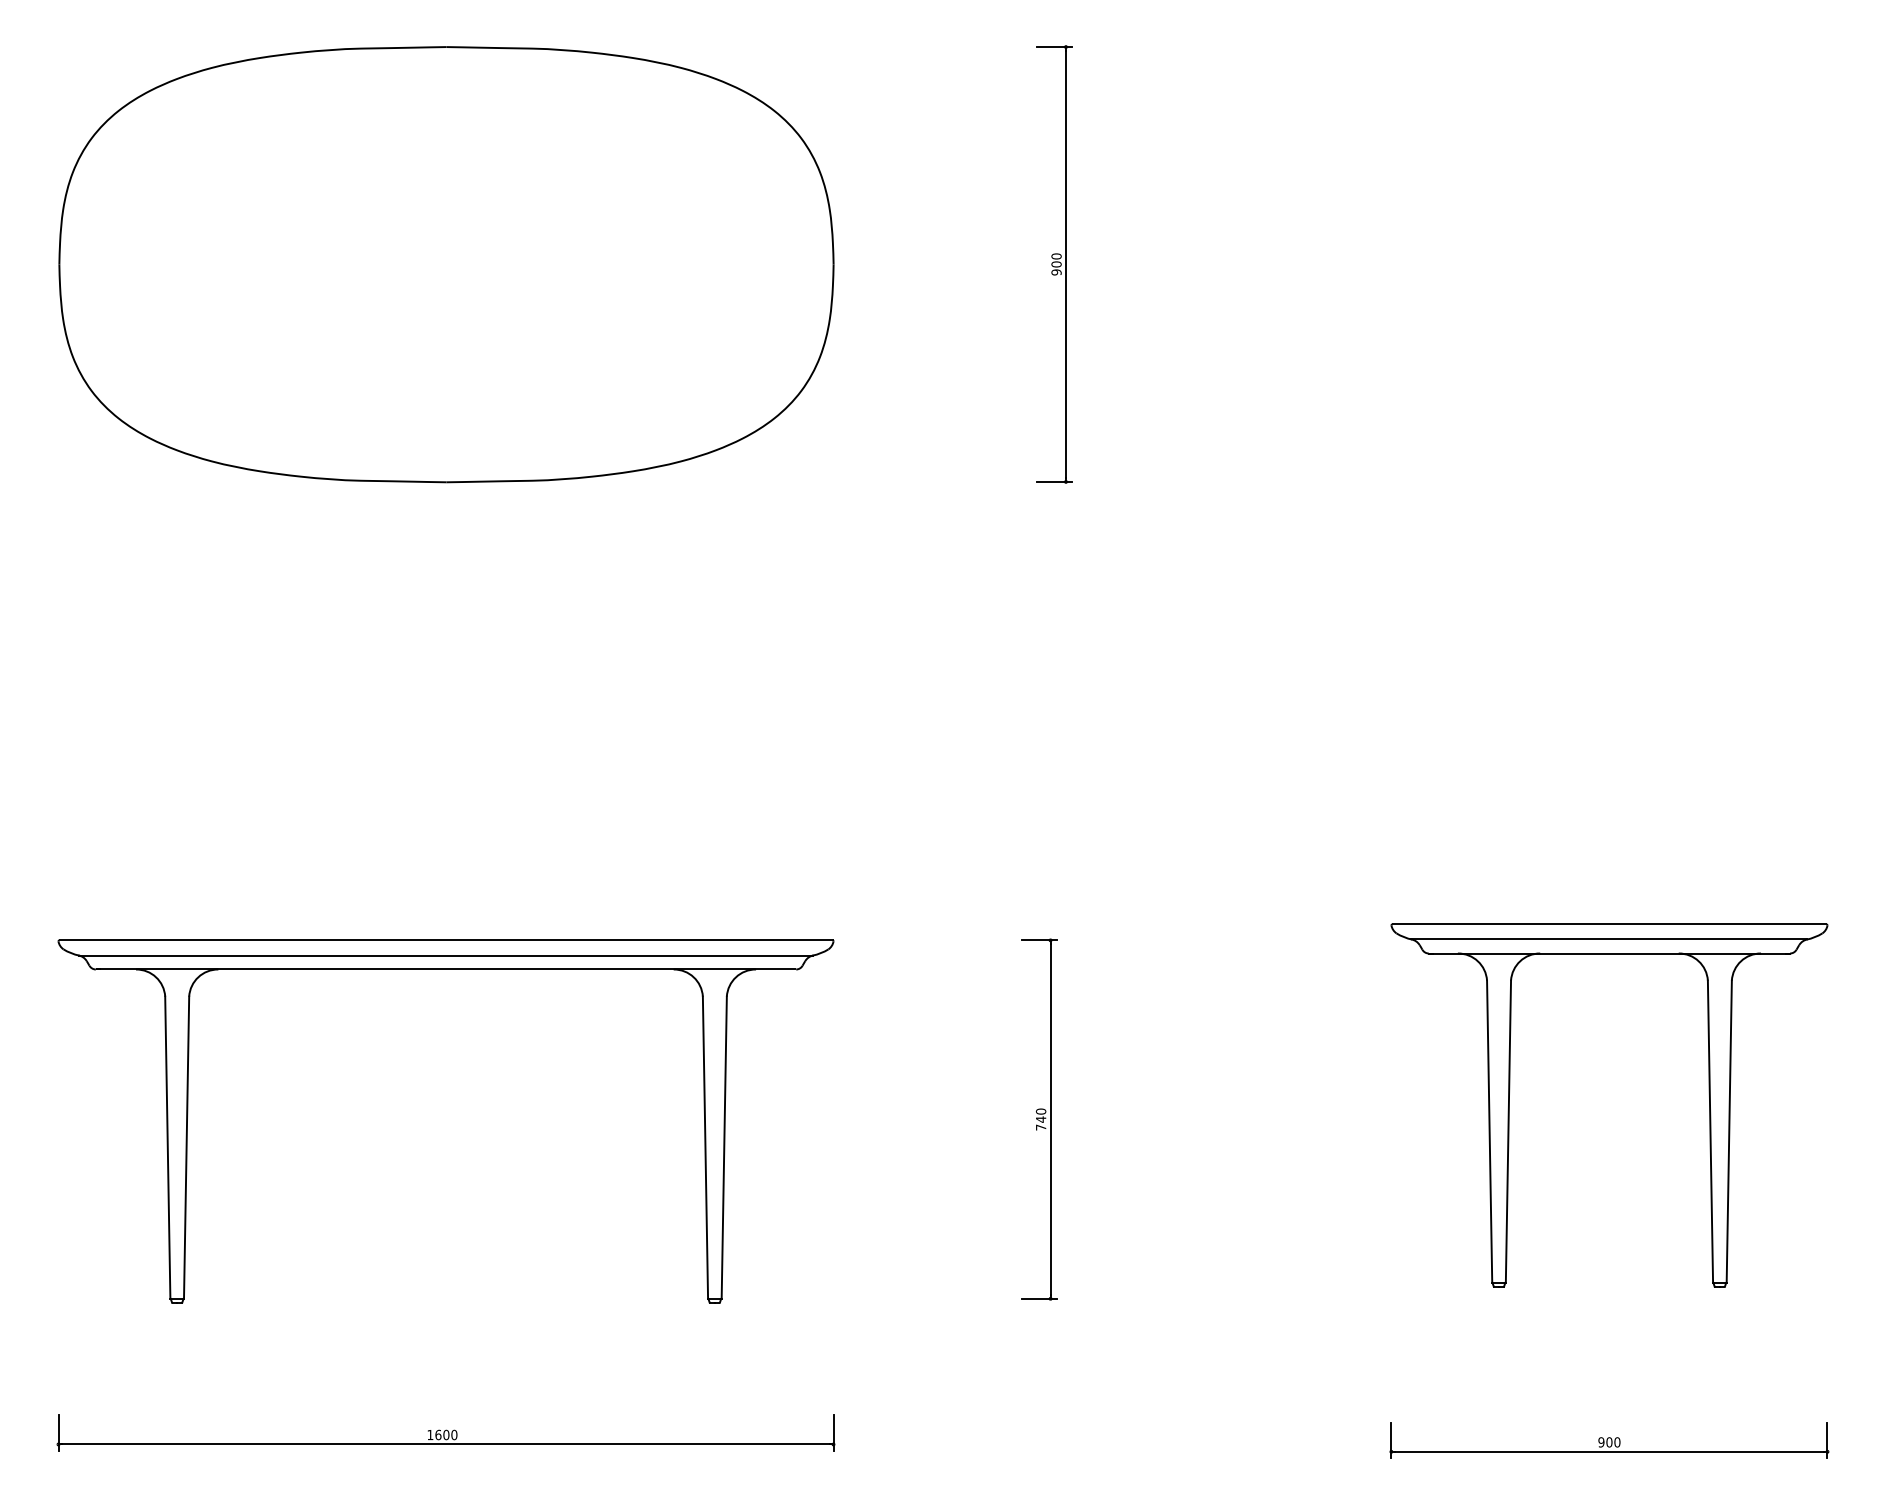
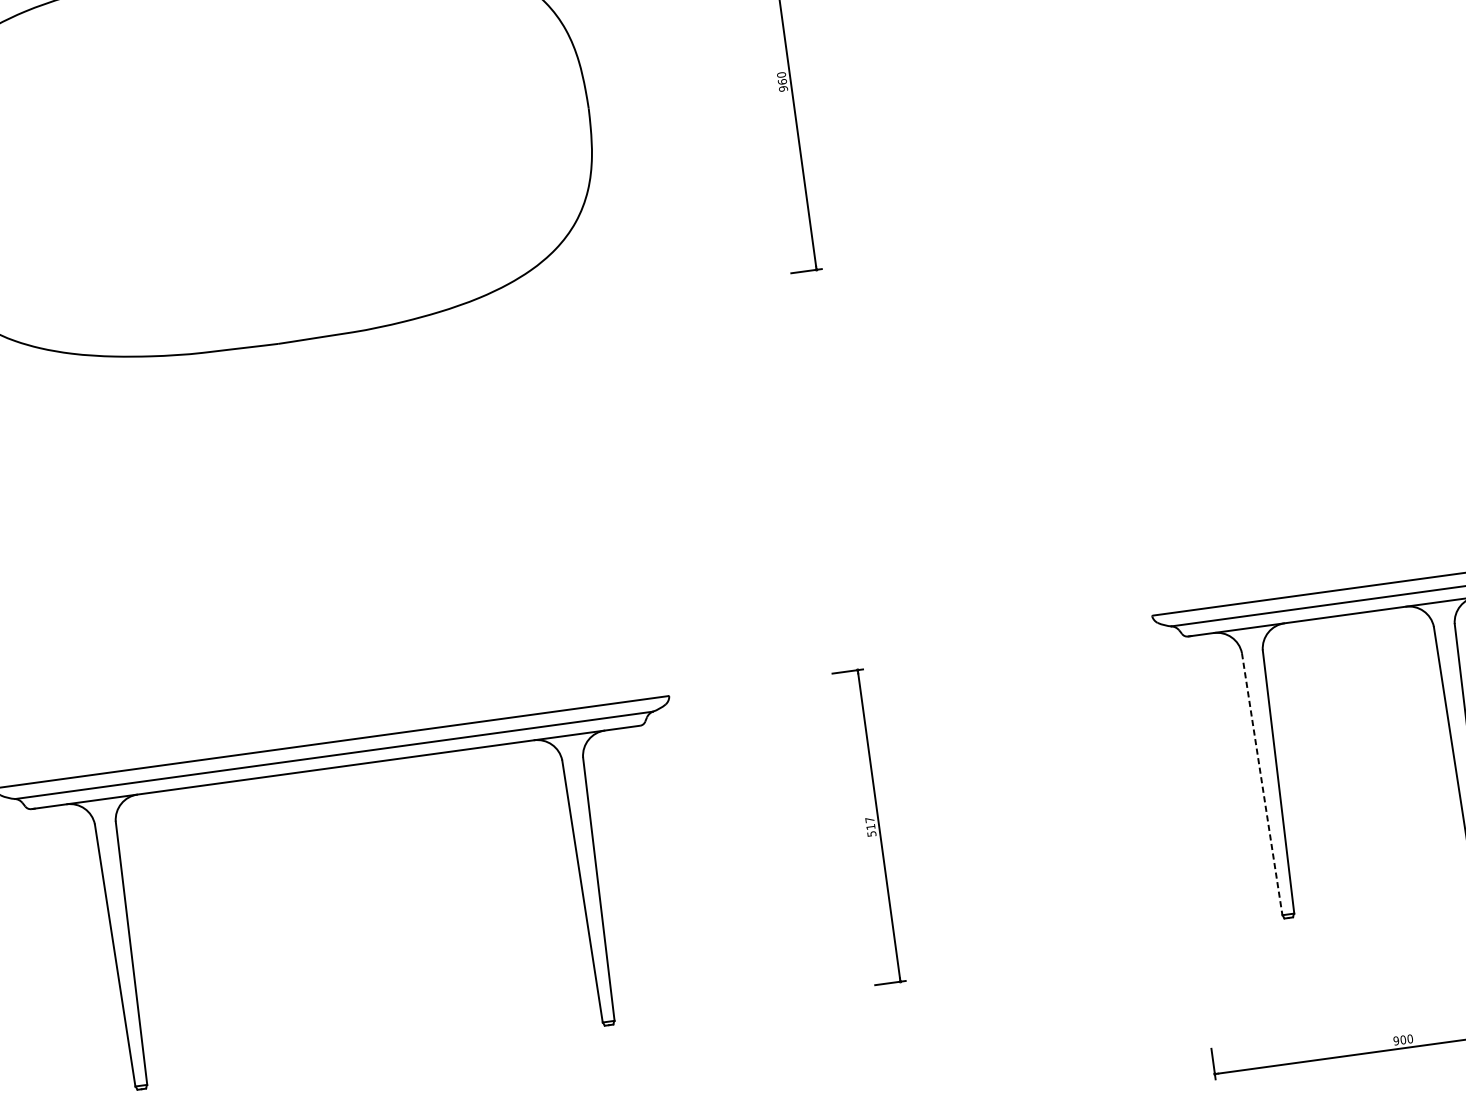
text: (1056, 264) -> (782, 81), 900 -> 960
text: (1040, 1119) -> (870, 827), 740 -> 517
line: (1489, 1132) -> (1262, 784), solid -> dashed

